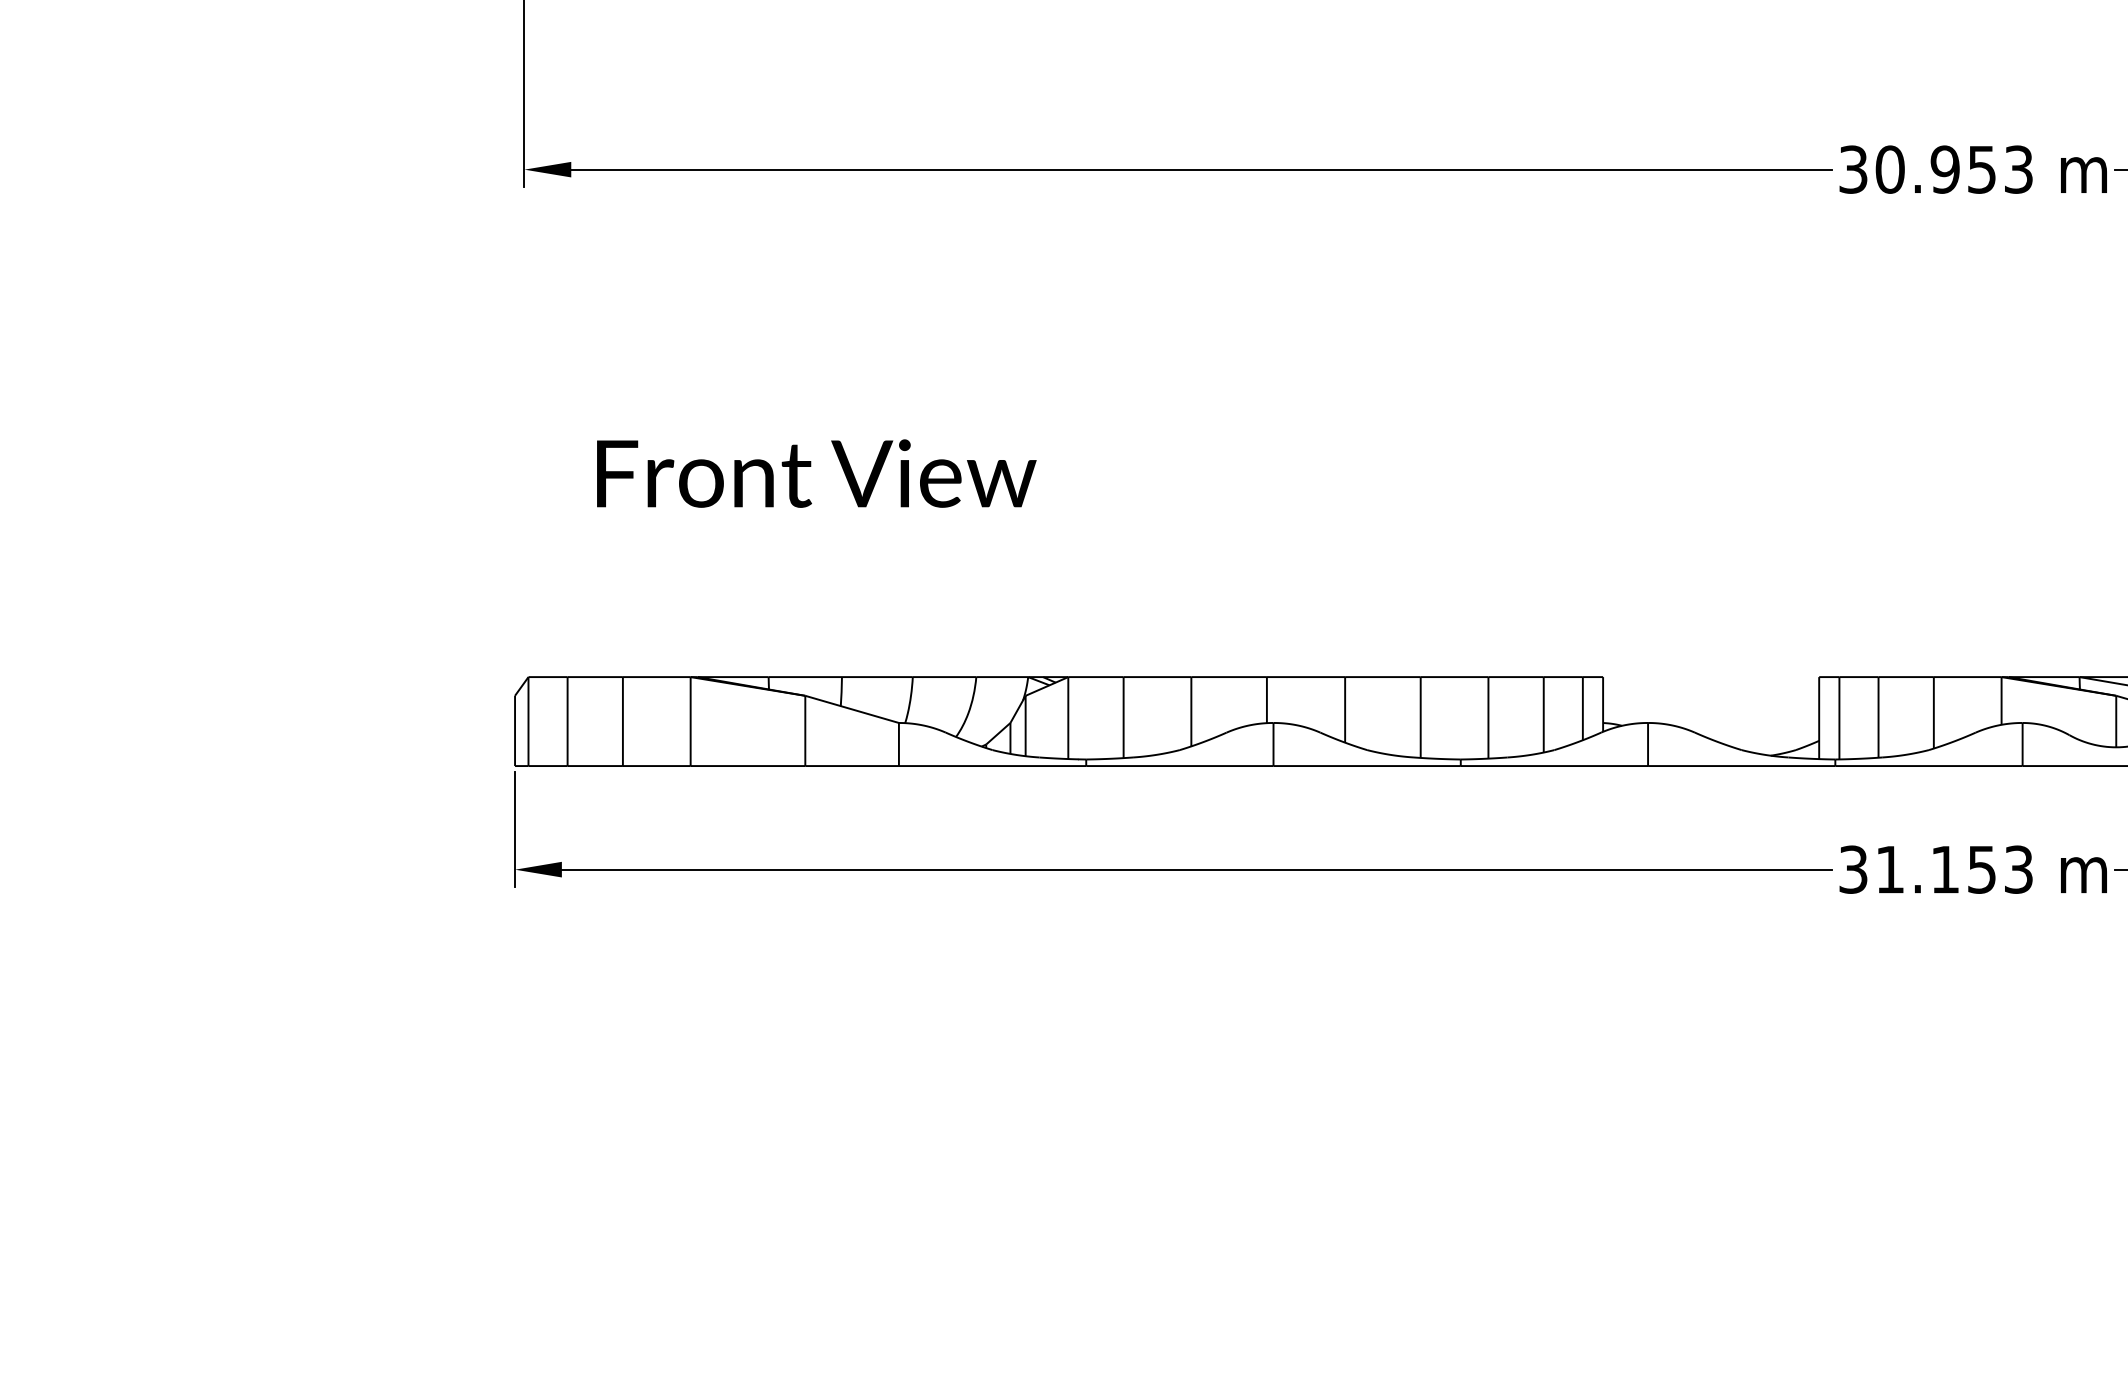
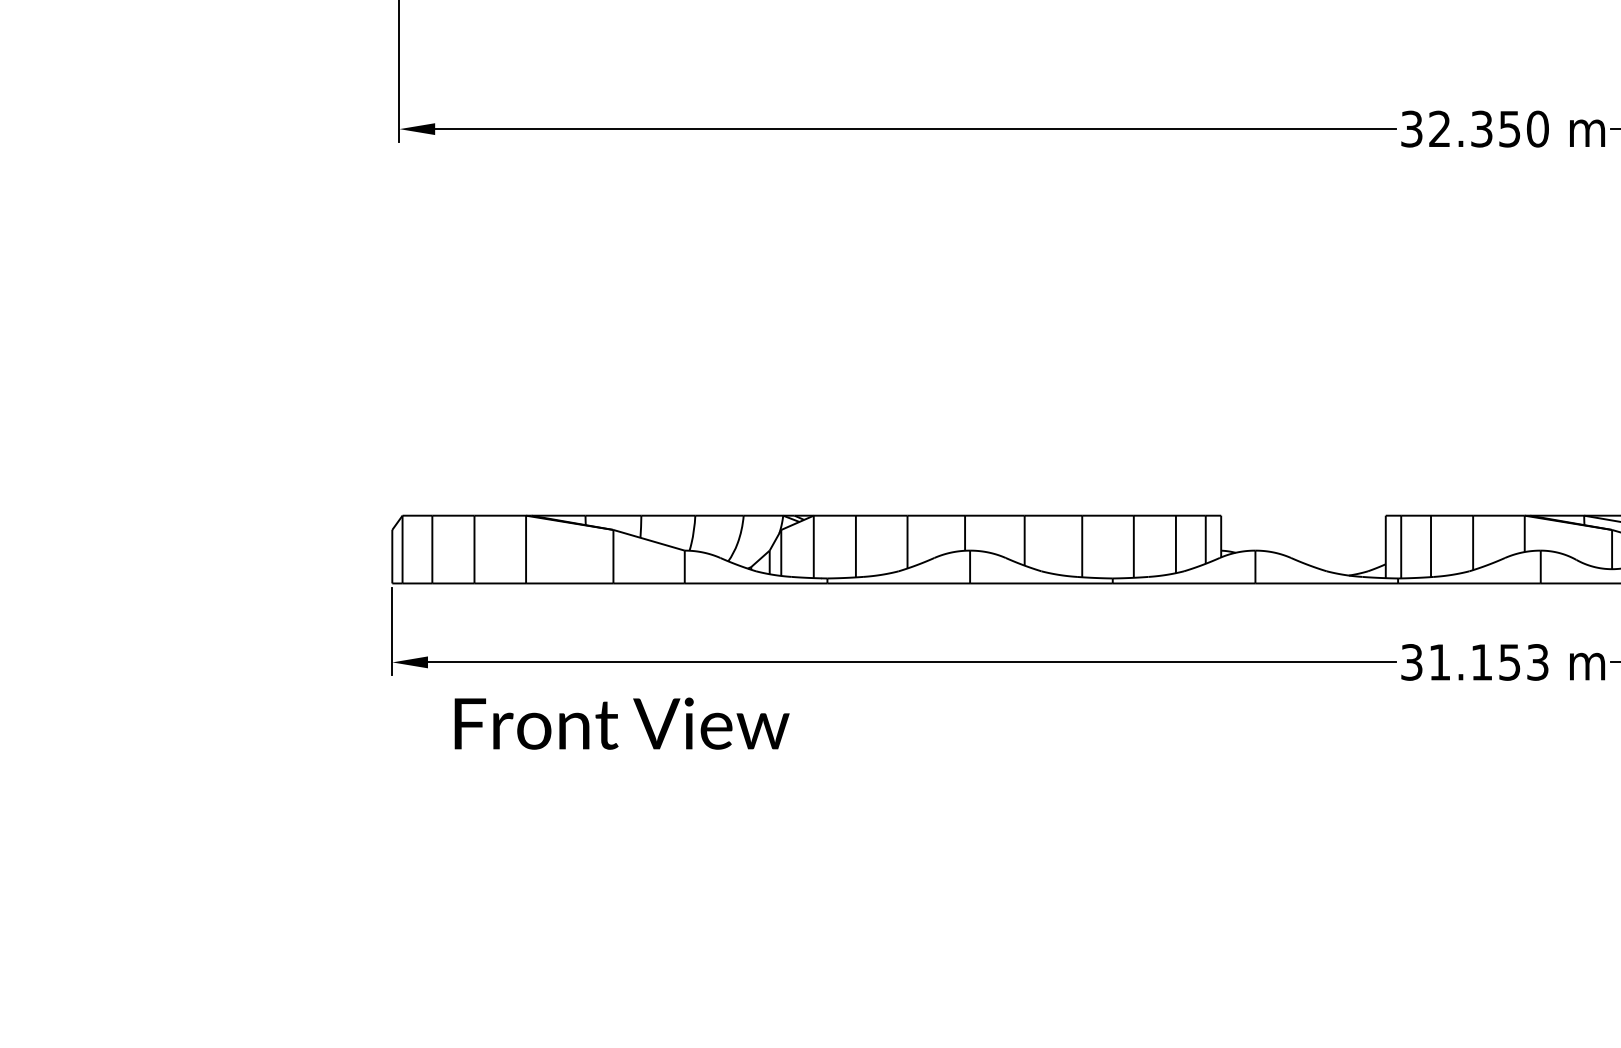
text: (1954, 168) -> (1488, 128), 30.953 -> 32.350
text: (815, 473) -> (621, 723), moved

